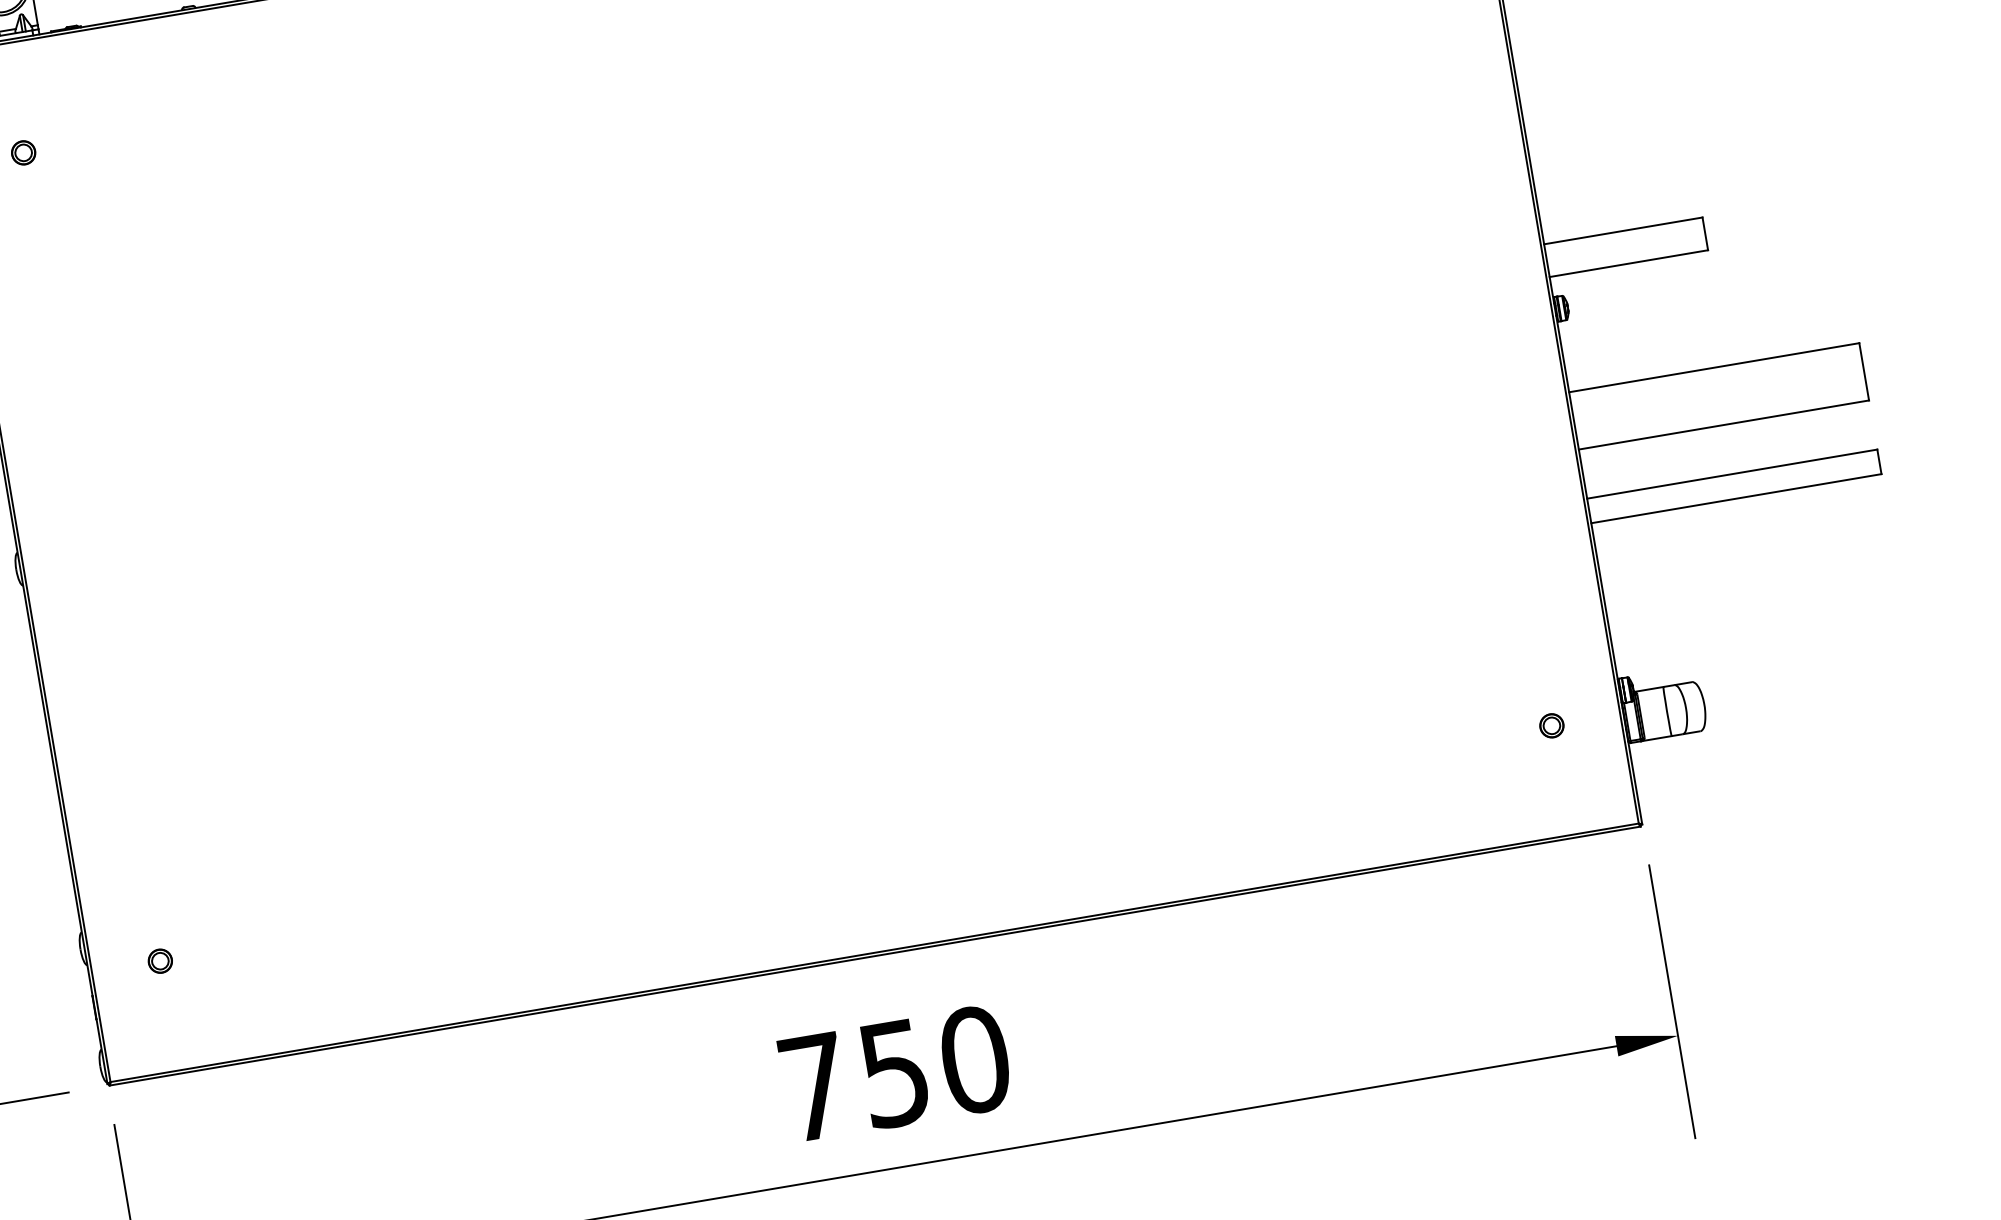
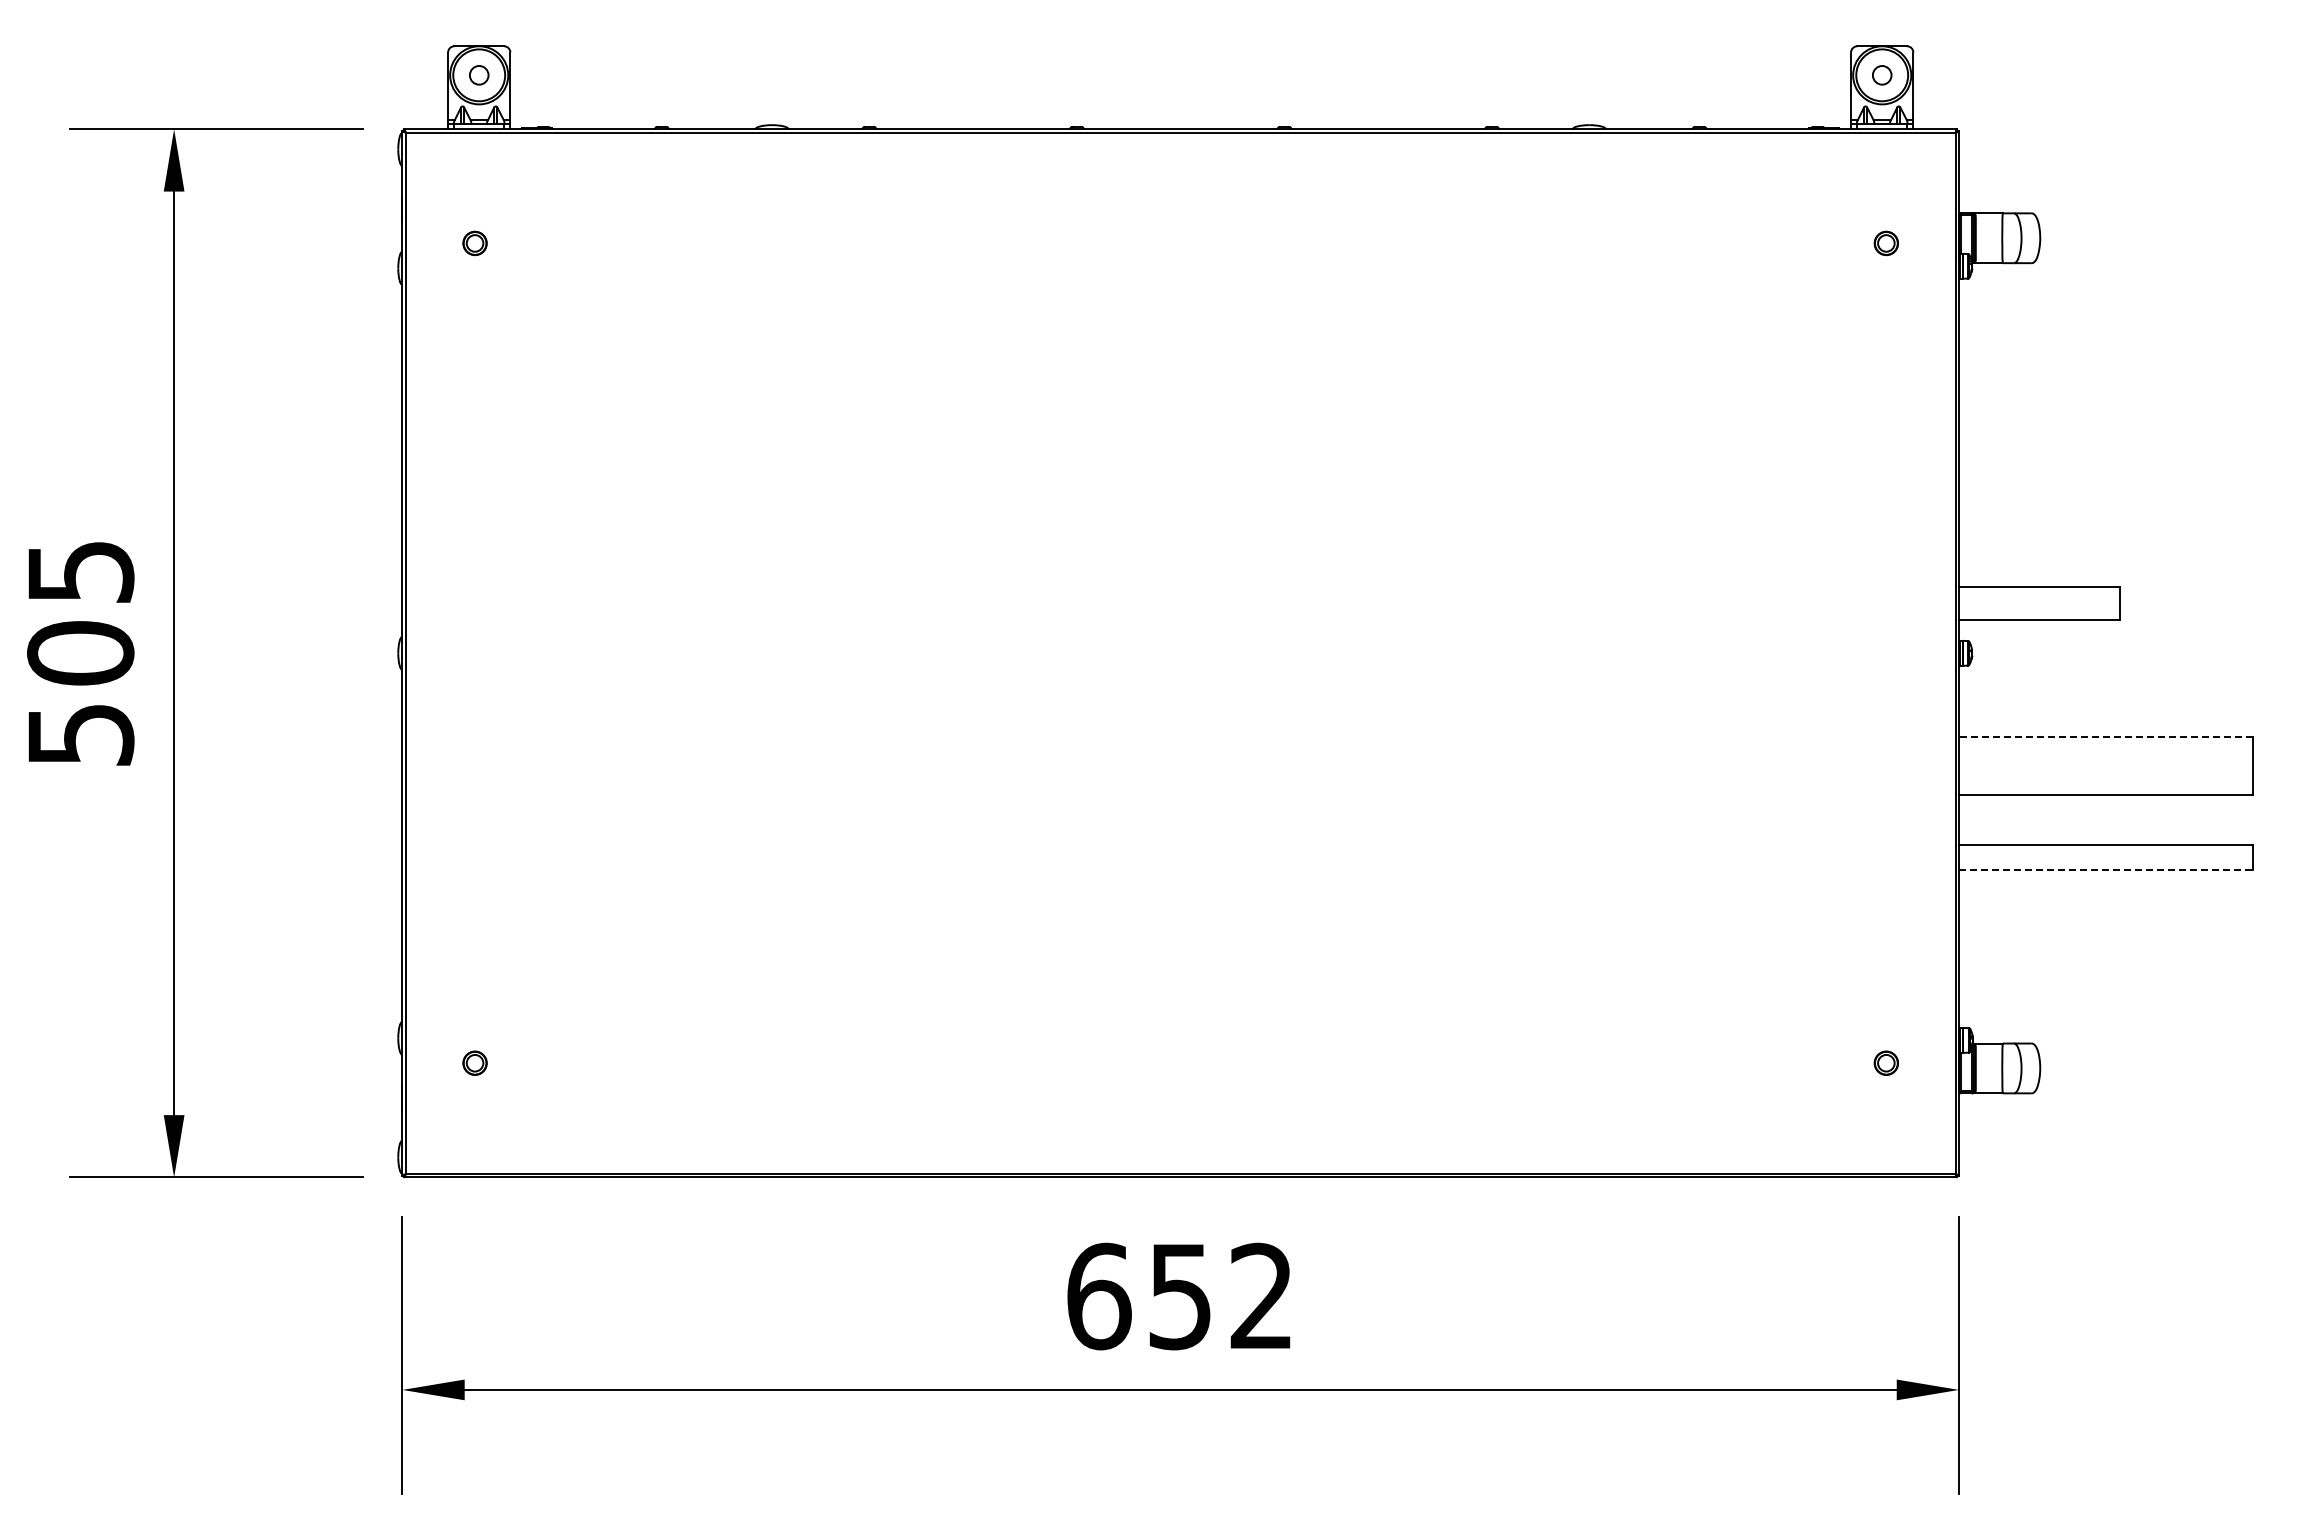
line: (1713, 368) -> (2105, 737), solid -> dashed
line: (1736, 499) -> (2106, 870), solid -> dashed
text: (894, 1073) -> (1180, 1296), 750 -> 652

